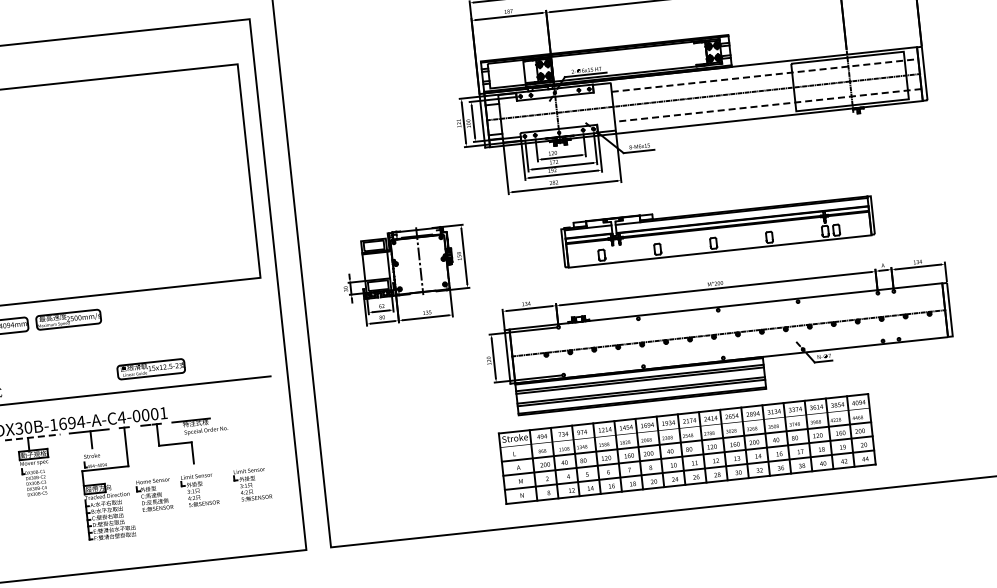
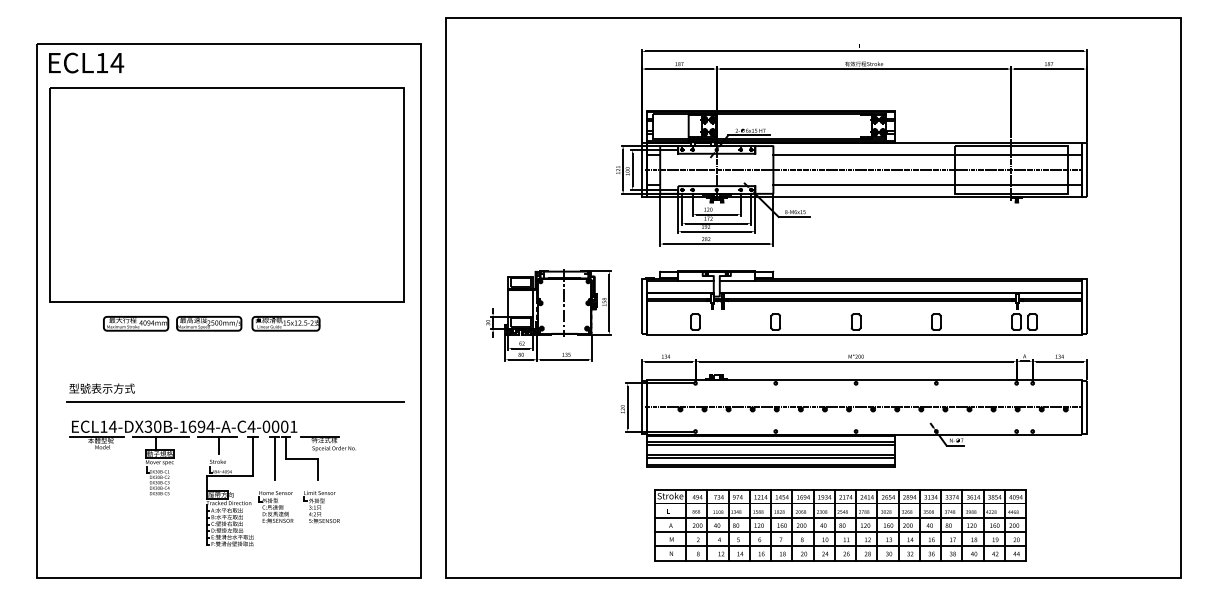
line: (765, 74) -> (928, 154), dashed -> solid
line: (768, 105) -> (927, 185), dashed -> solid
part: (718, 228) -> (864, 302), size x1.43
part: (150, 369) -> (285, 323), moved
line: (32, 437) -> (160, 436), dashed -> solid
line: (148, 446) -> (275, 458), added
part: (687, 449) -> (840, 525), moved
part: (252, 484) -> (374, 507), removed

